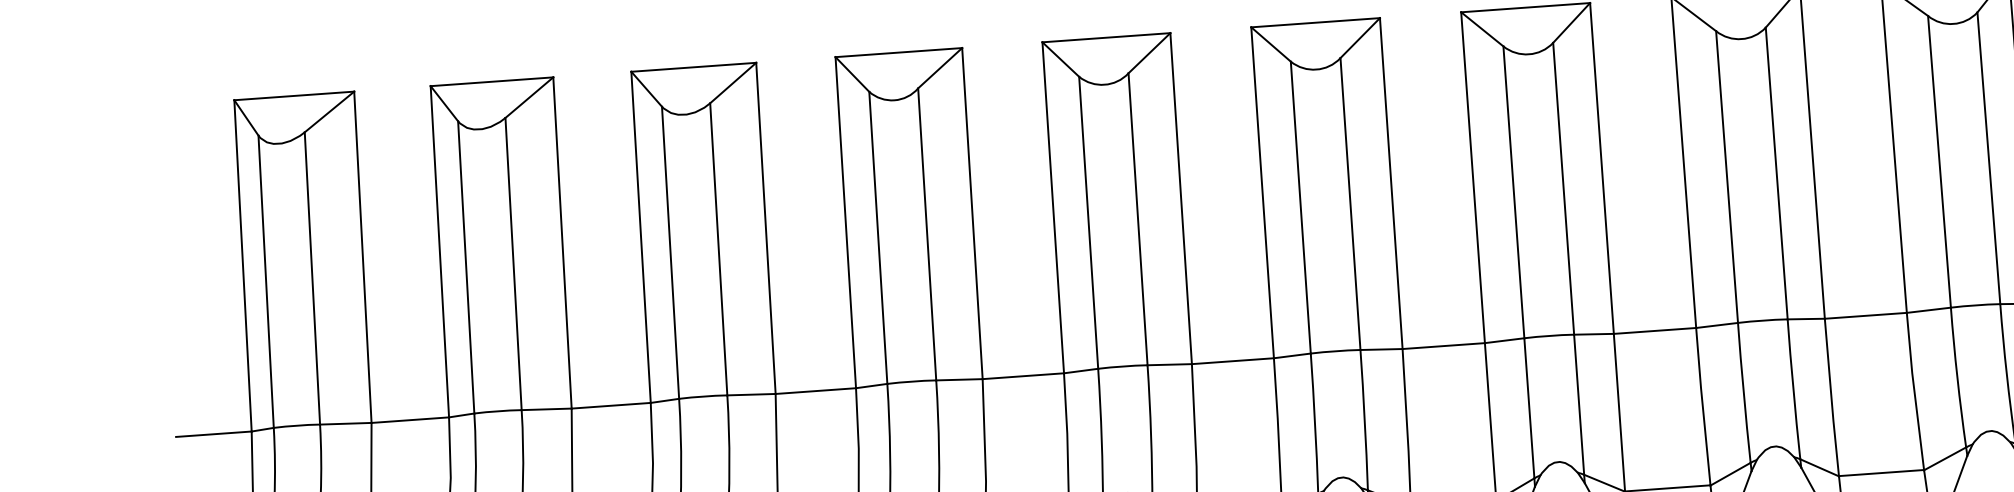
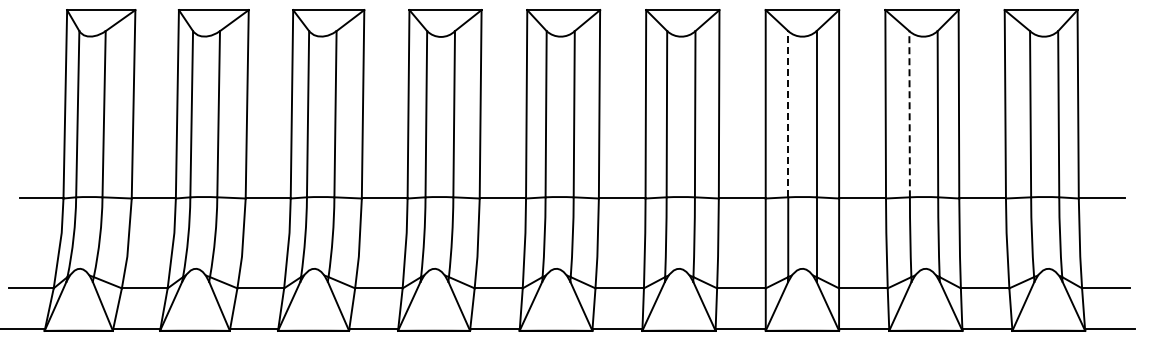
line: (1726, 175) -> (909, 113), solid -> dashed
line: (1514, 191) -> (788, 113), solid -> dashed

